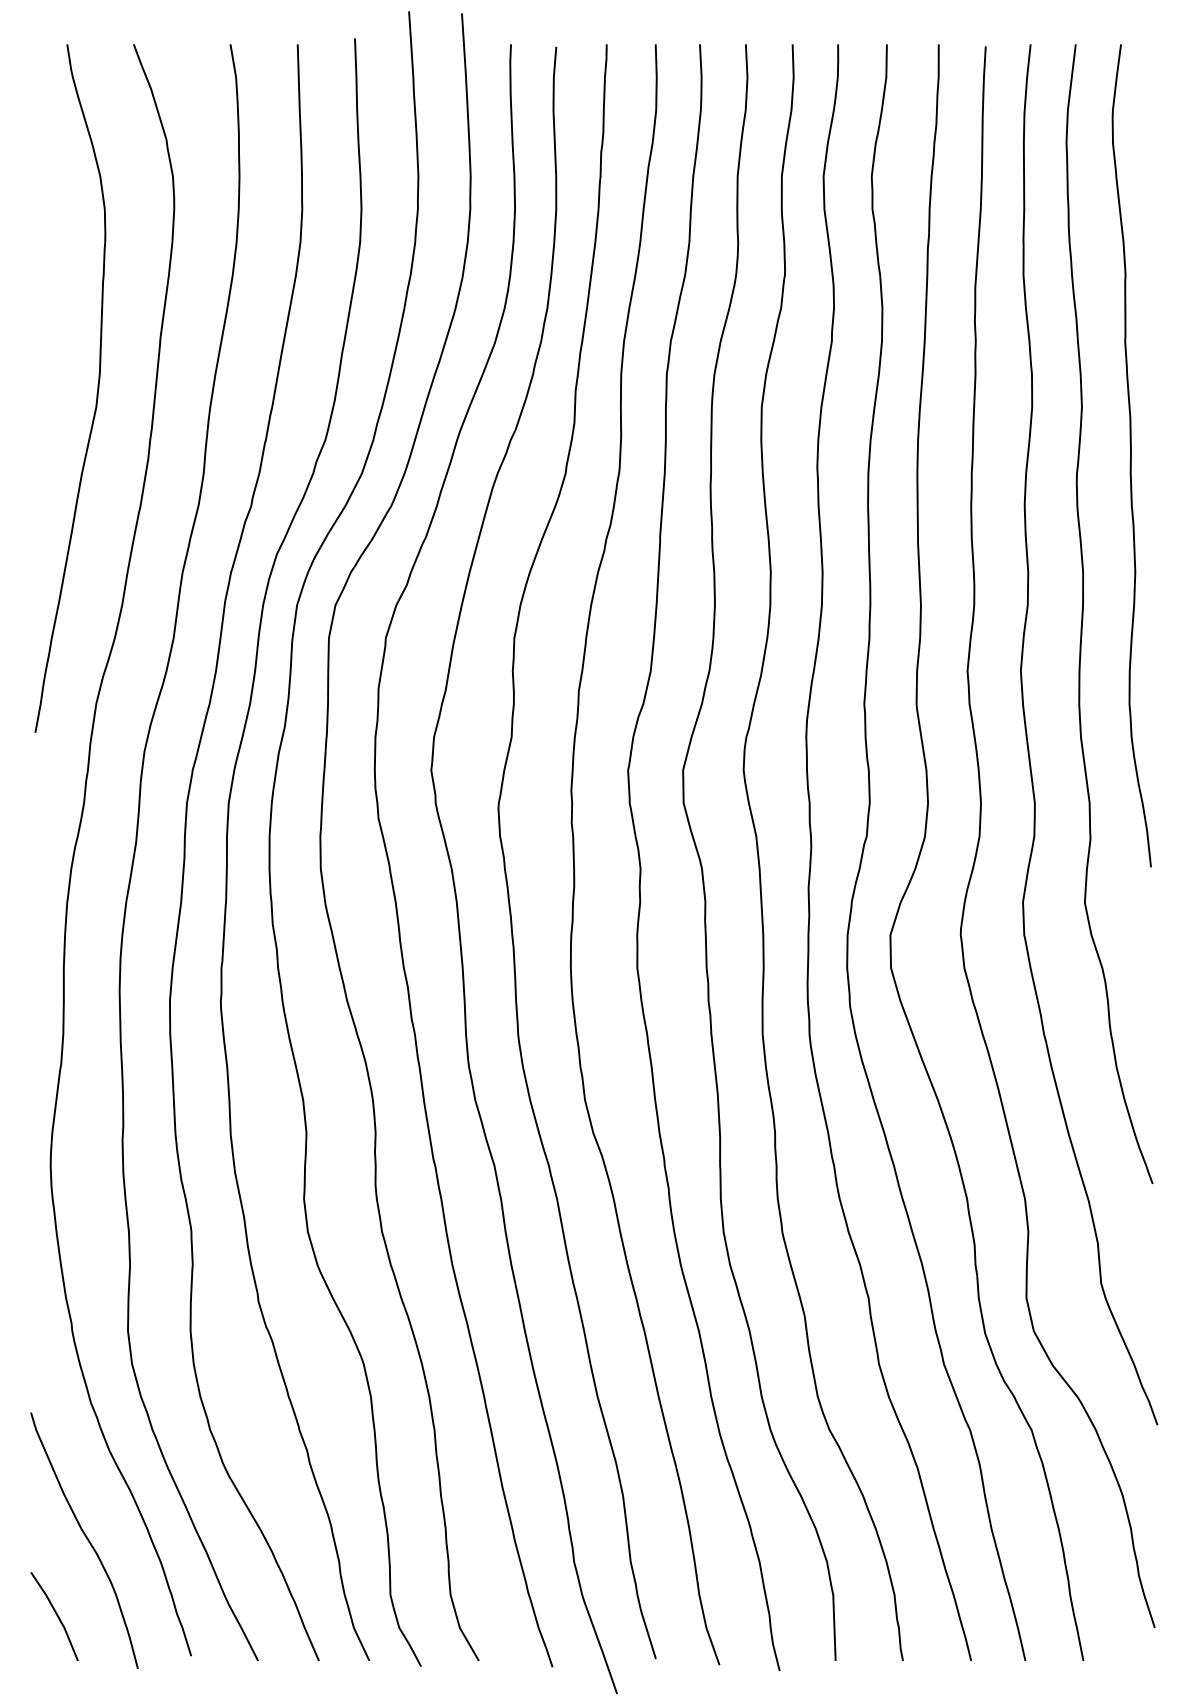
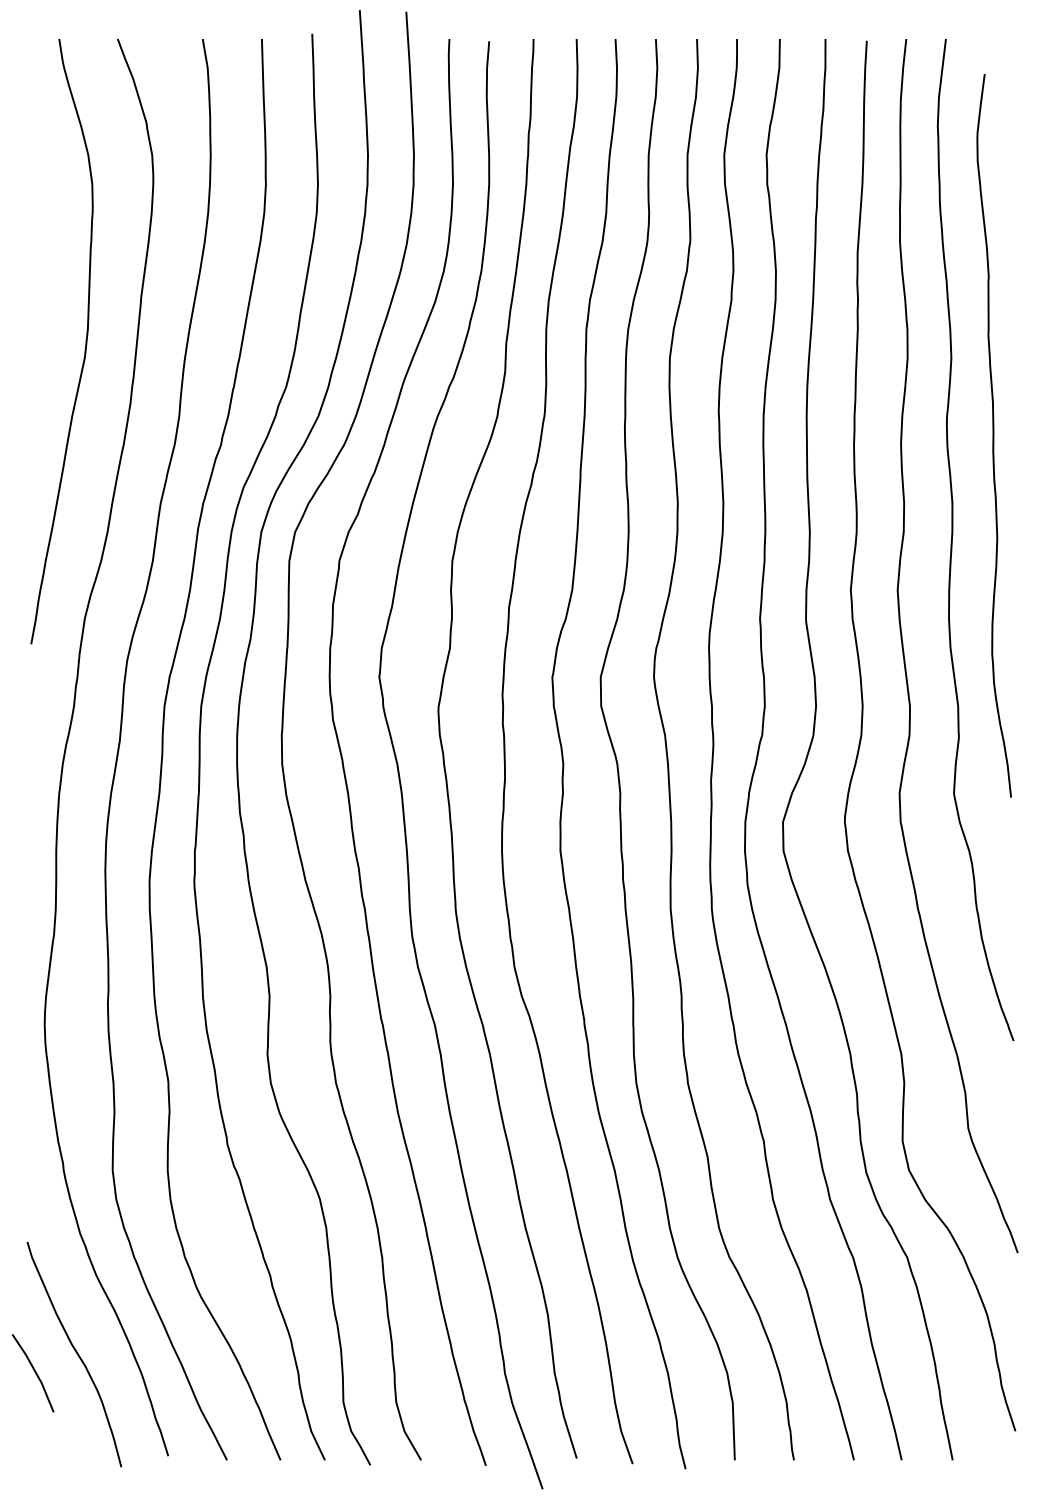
curve: (1130, 455) -> (993, 435), moved
line: (56, 1615) -> (34, 1372), moved

